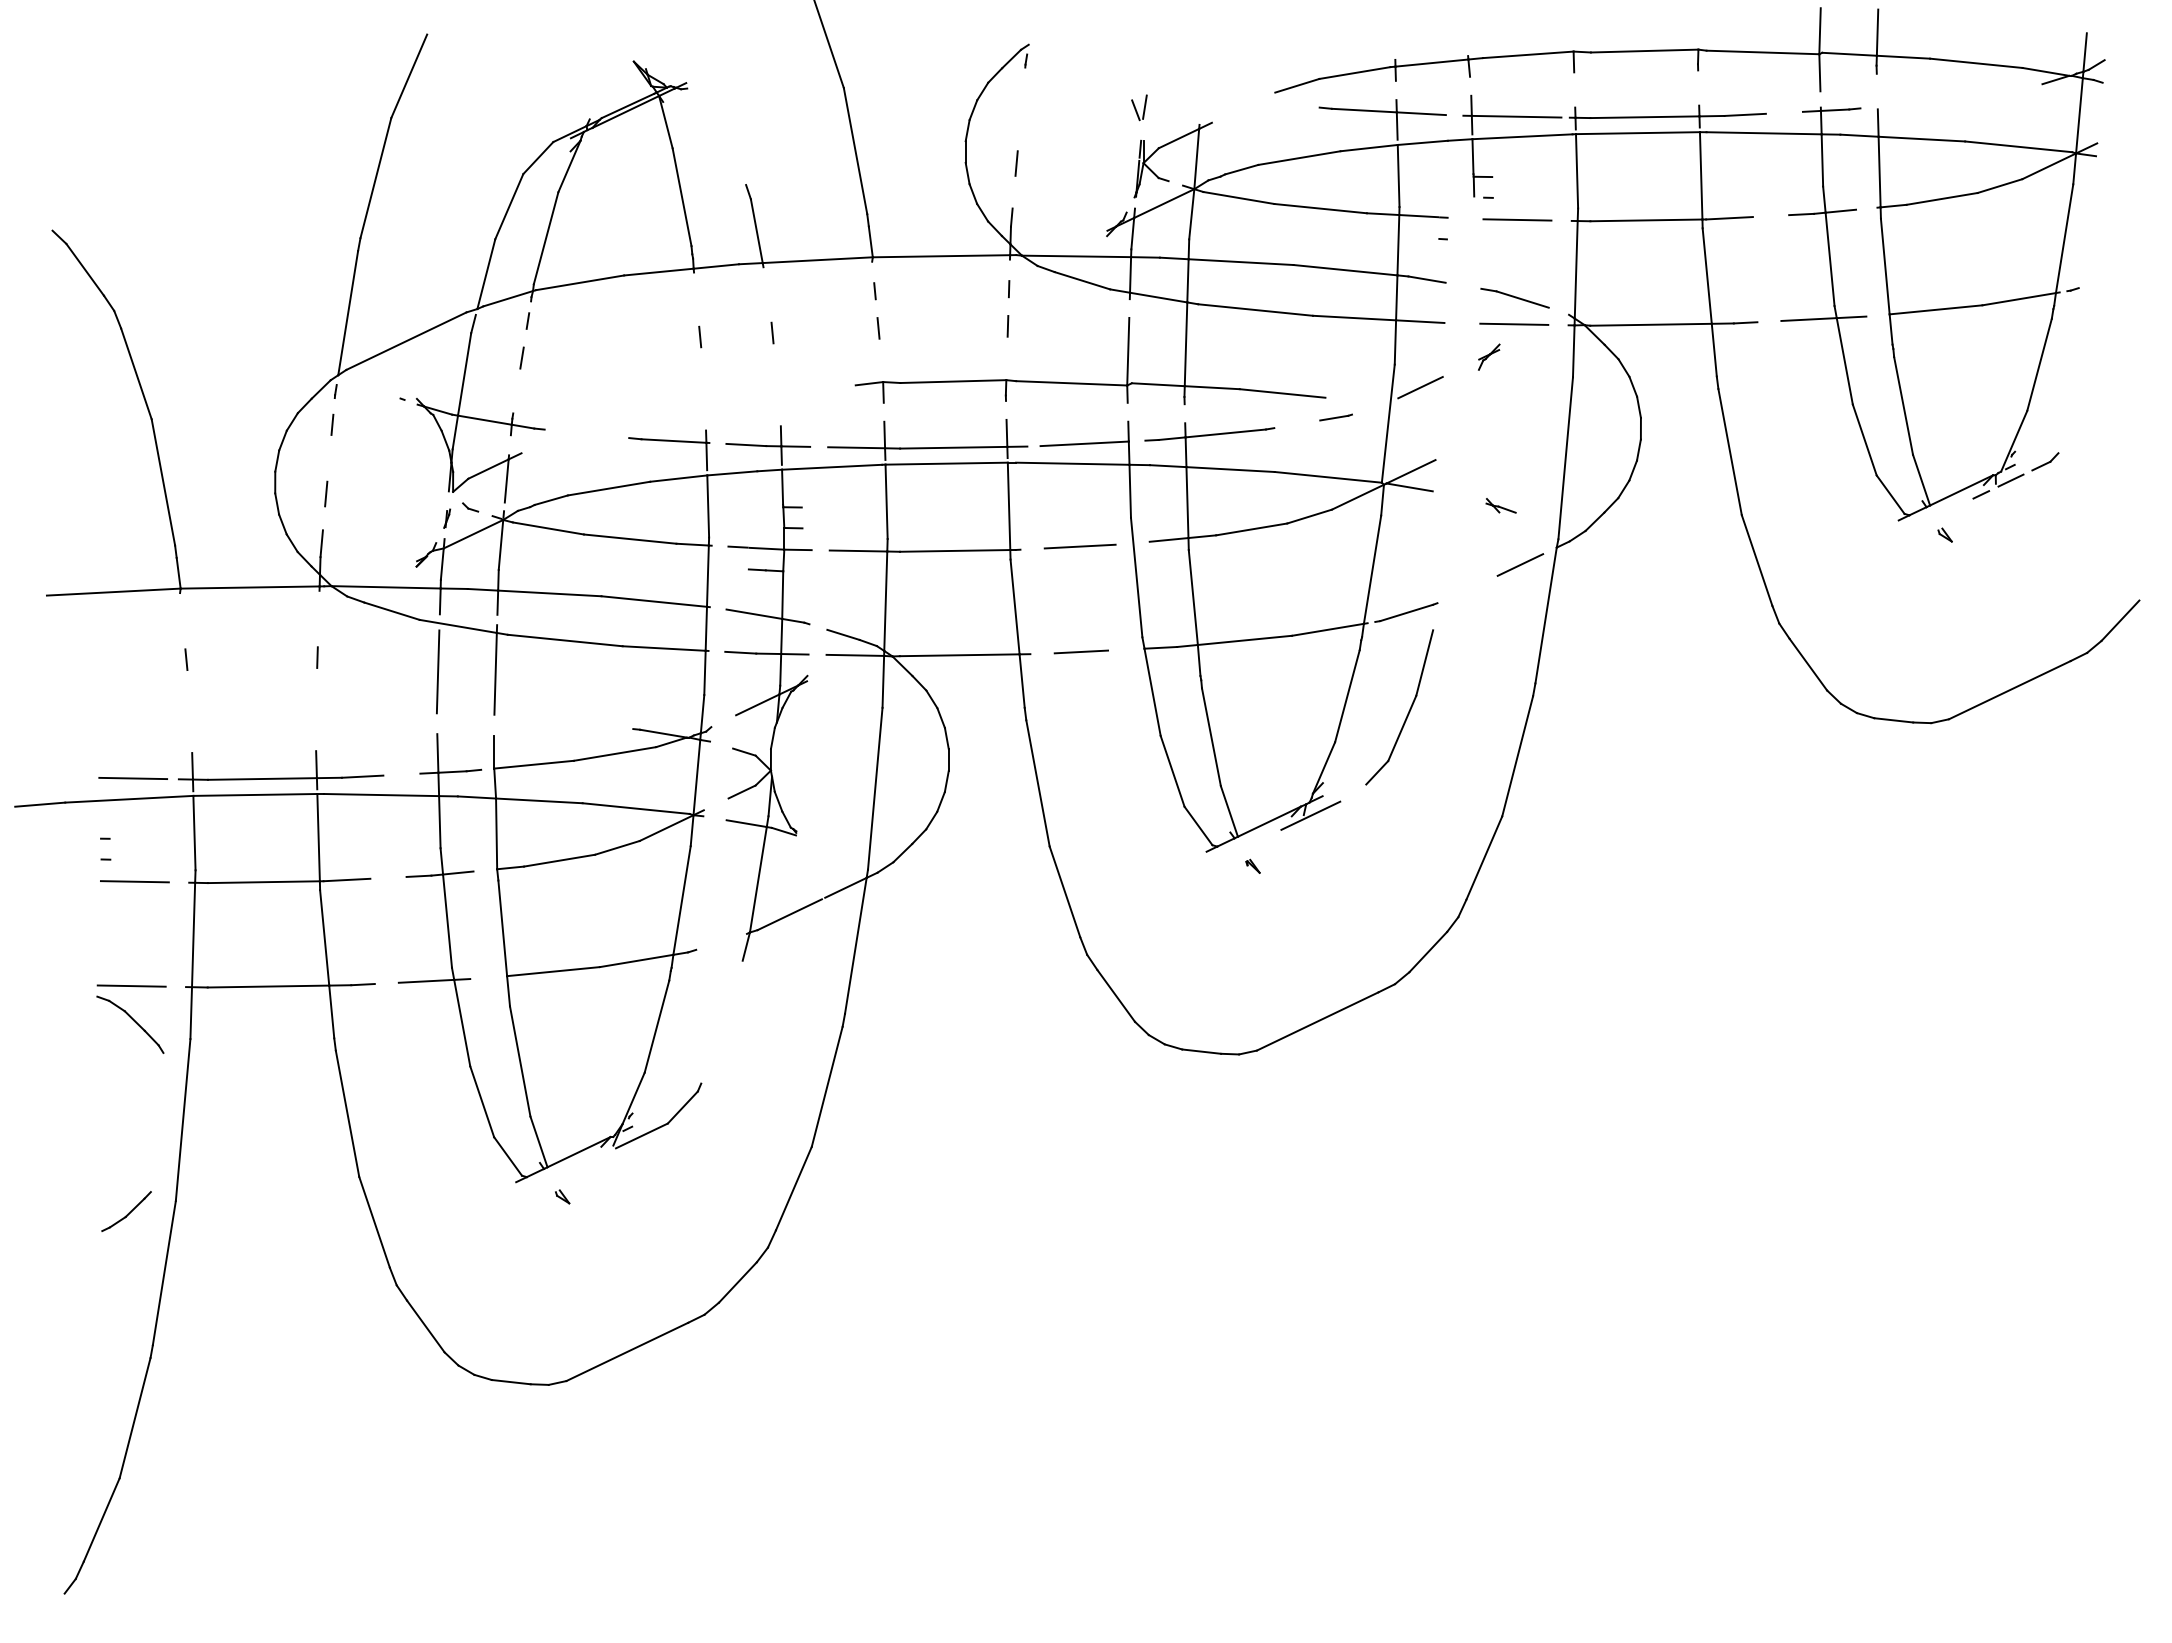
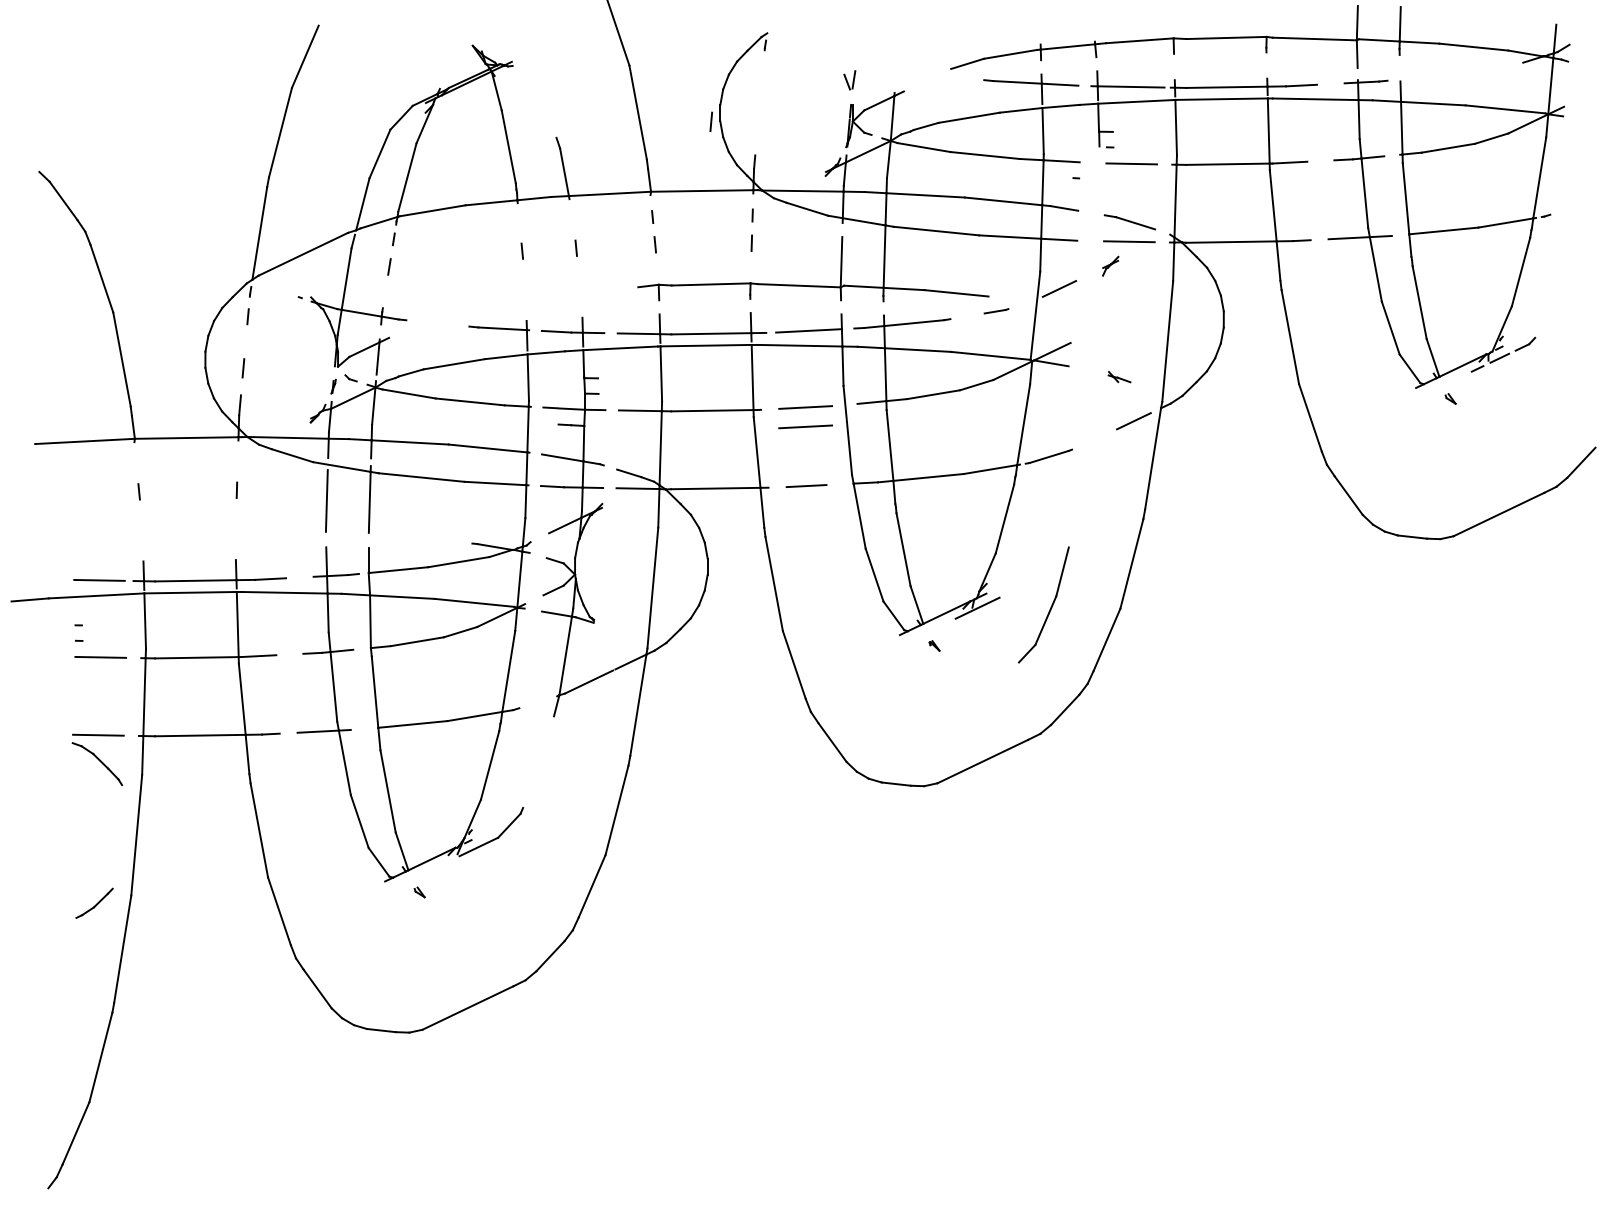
line: (1016, 163) -> (711, 121), moved
line: (1079, 572) -> (805, 426), added
part: (1408, 711) -> (1050, 608), moved

